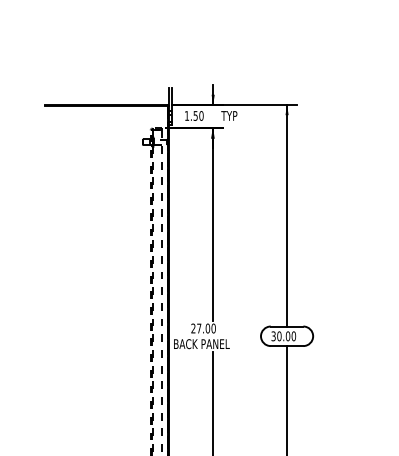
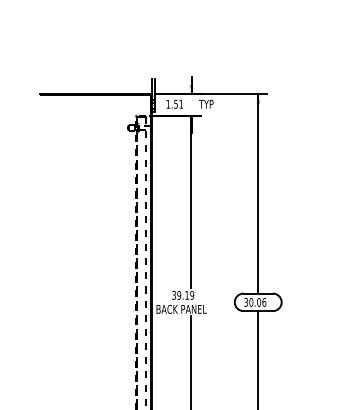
text: (201, 115) -> (181, 103), 1.50 -> 1.51
text: (203, 328) -> (183, 295), 27.00 -> 39.19
text: (294, 335) -> (264, 301), 30.00 -> 30.06

